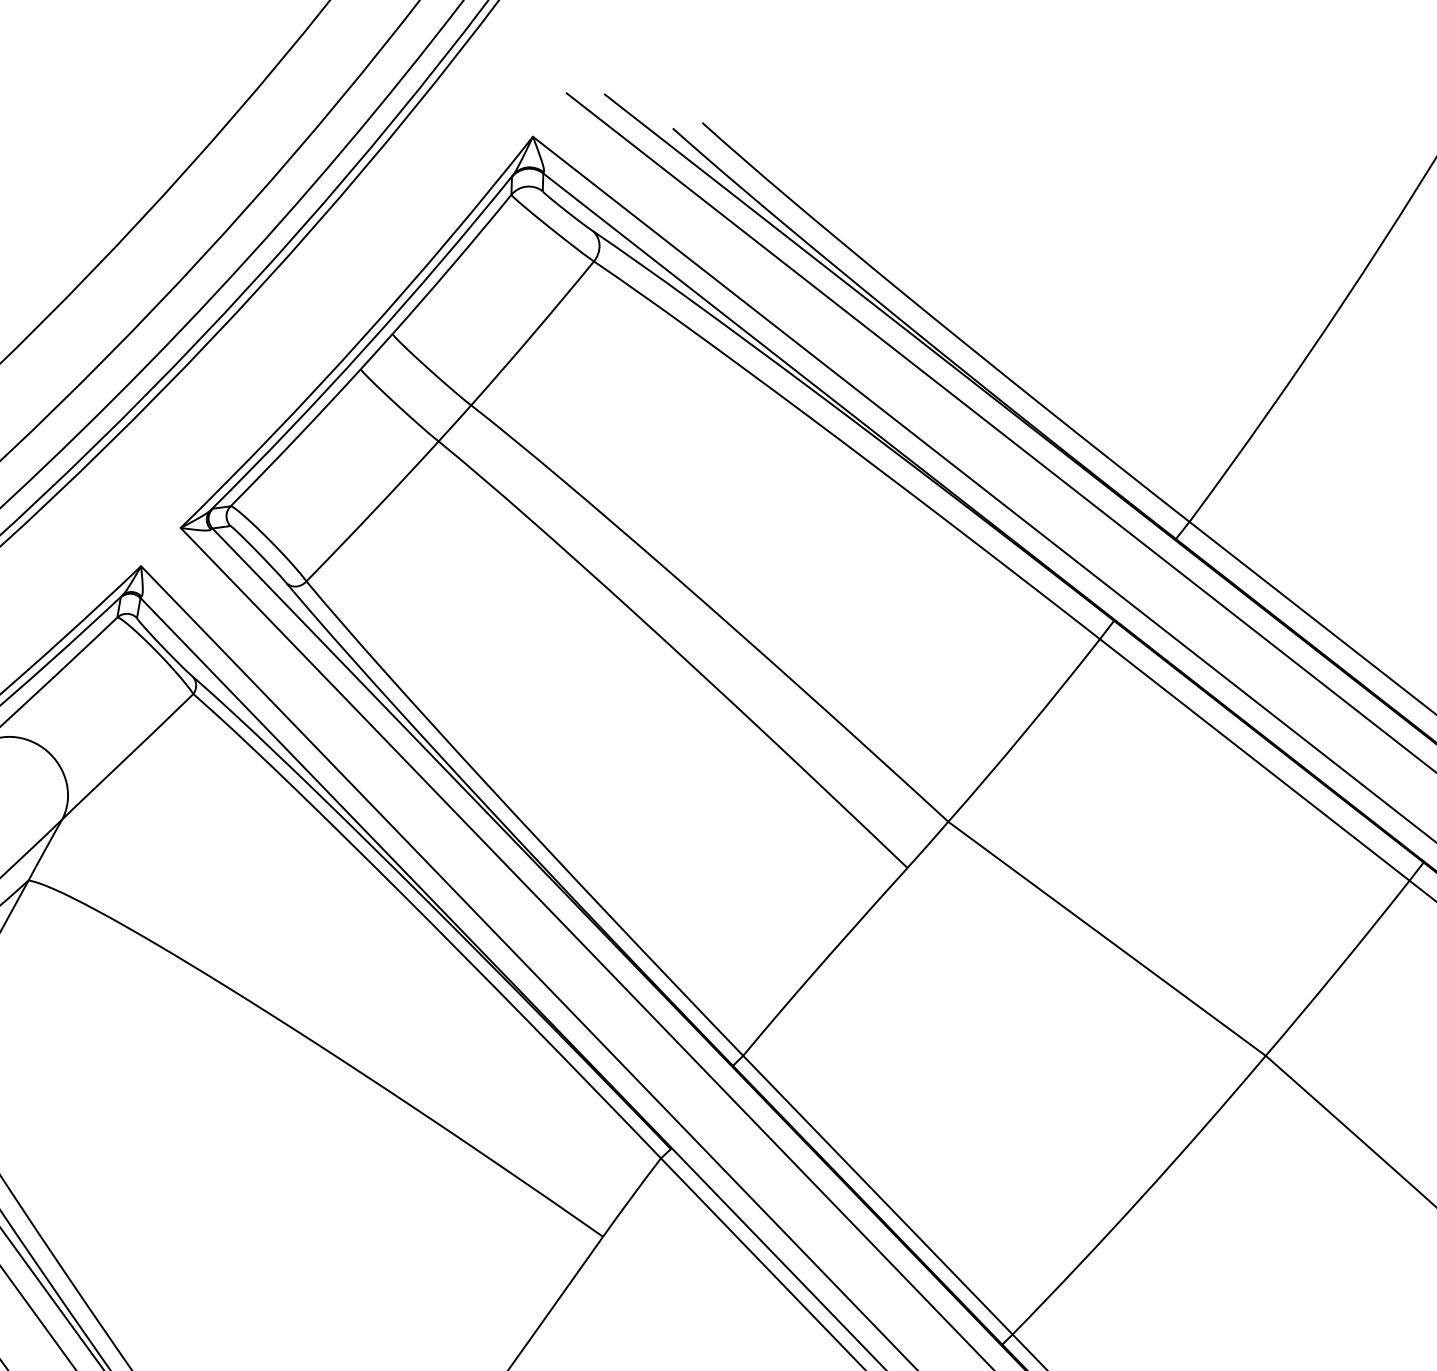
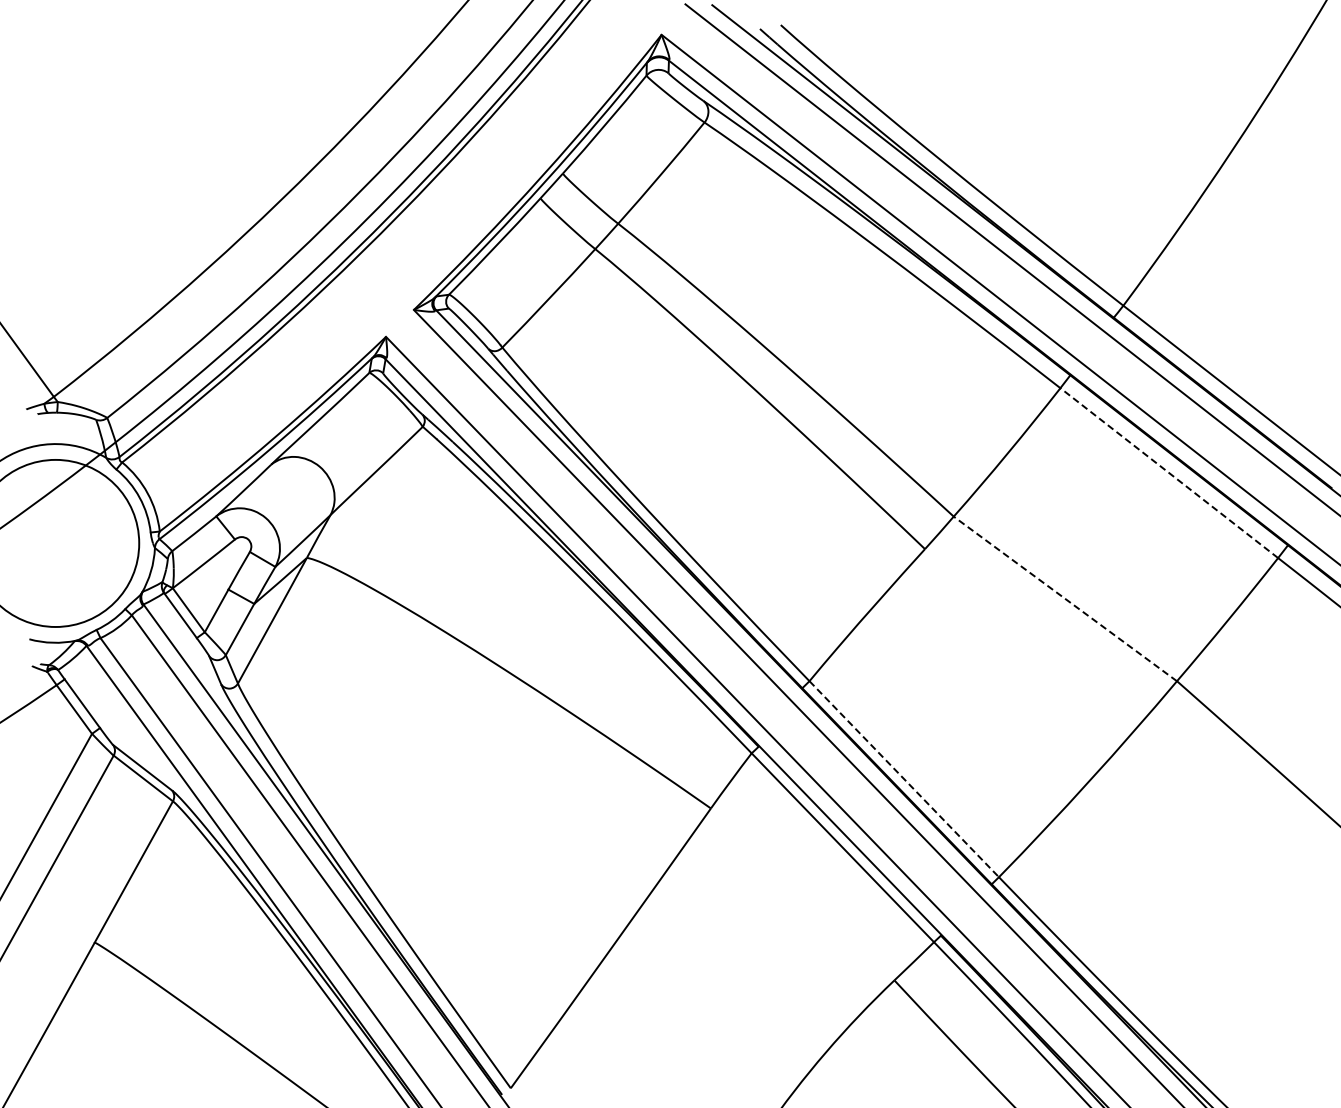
line: (1253, 759) -> (1168, 472), solid -> dashed
line: (1107, 938) -> (1065, 598), solid -> dashed
line: (878, 1195) -> (904, 779), solid -> dashed

